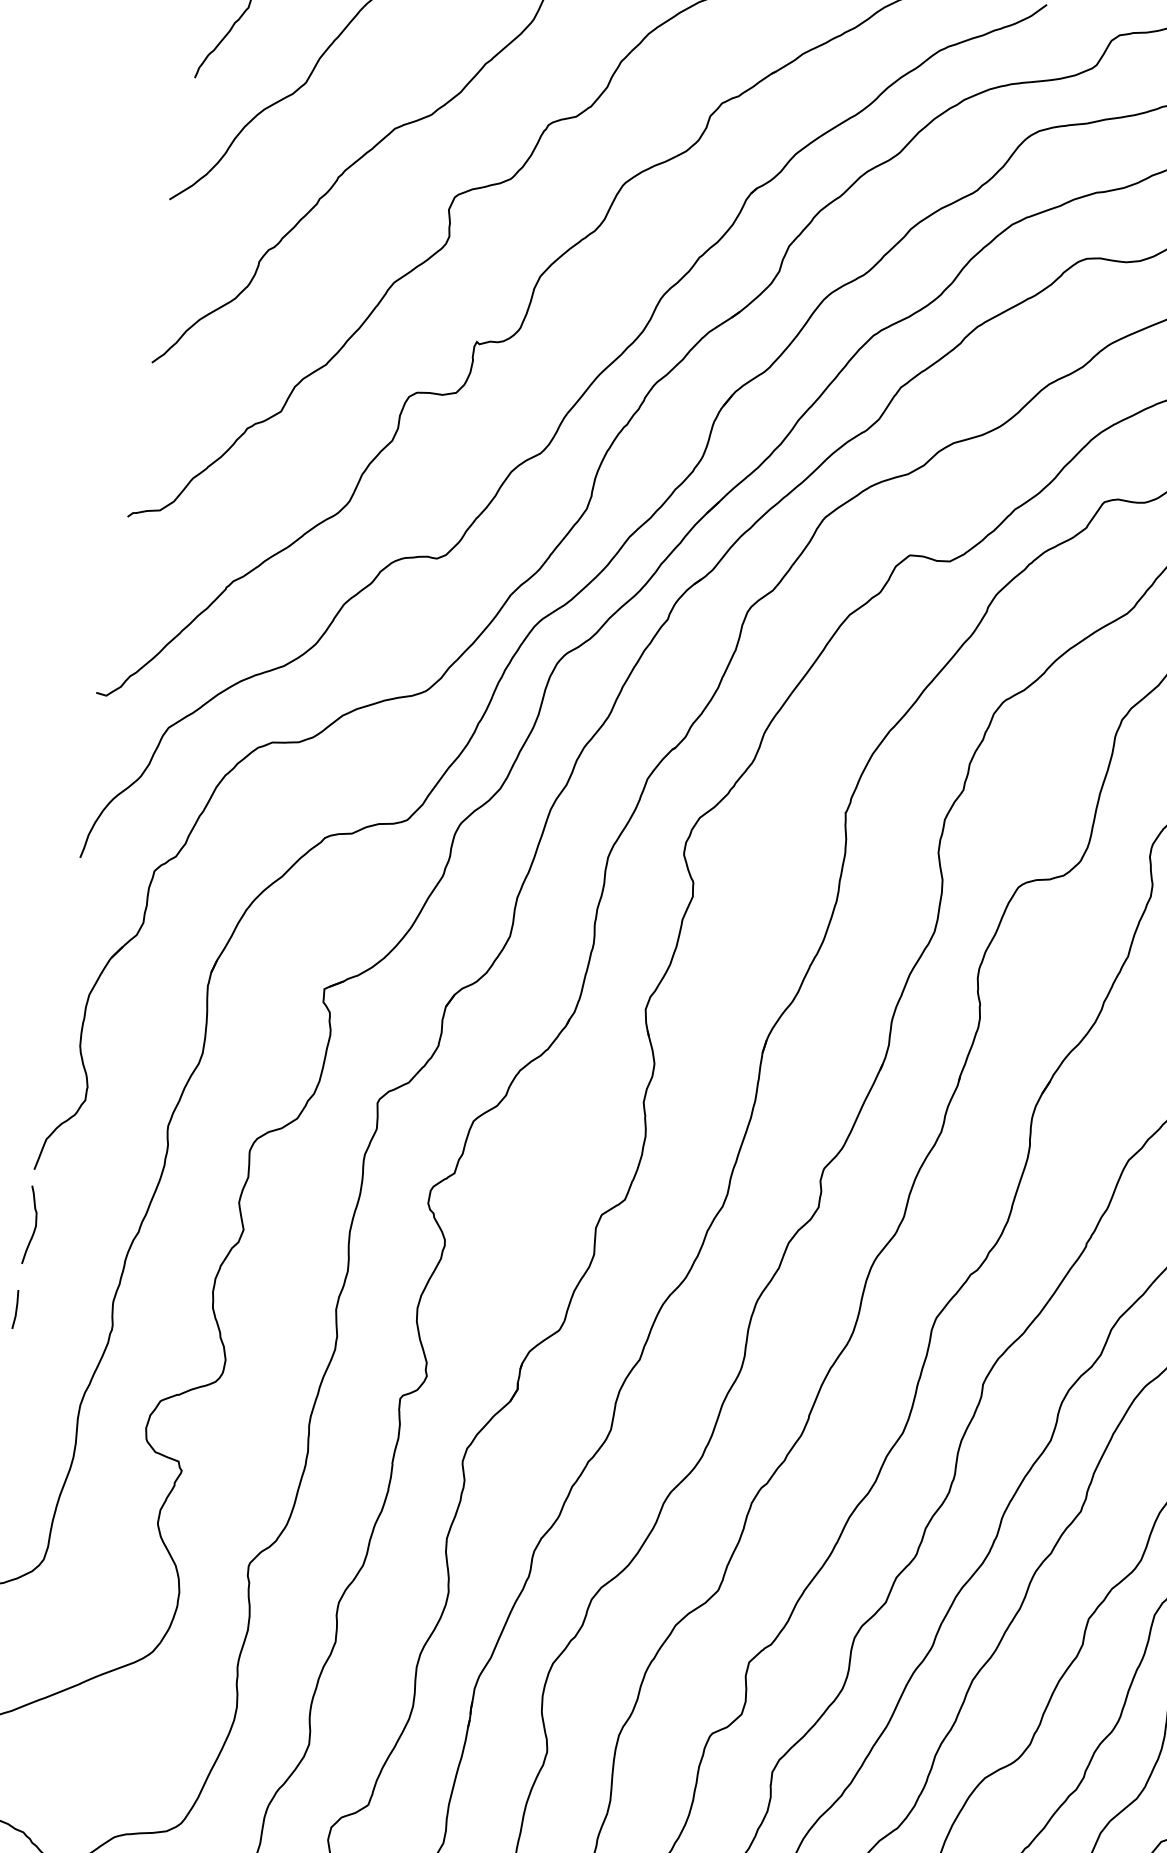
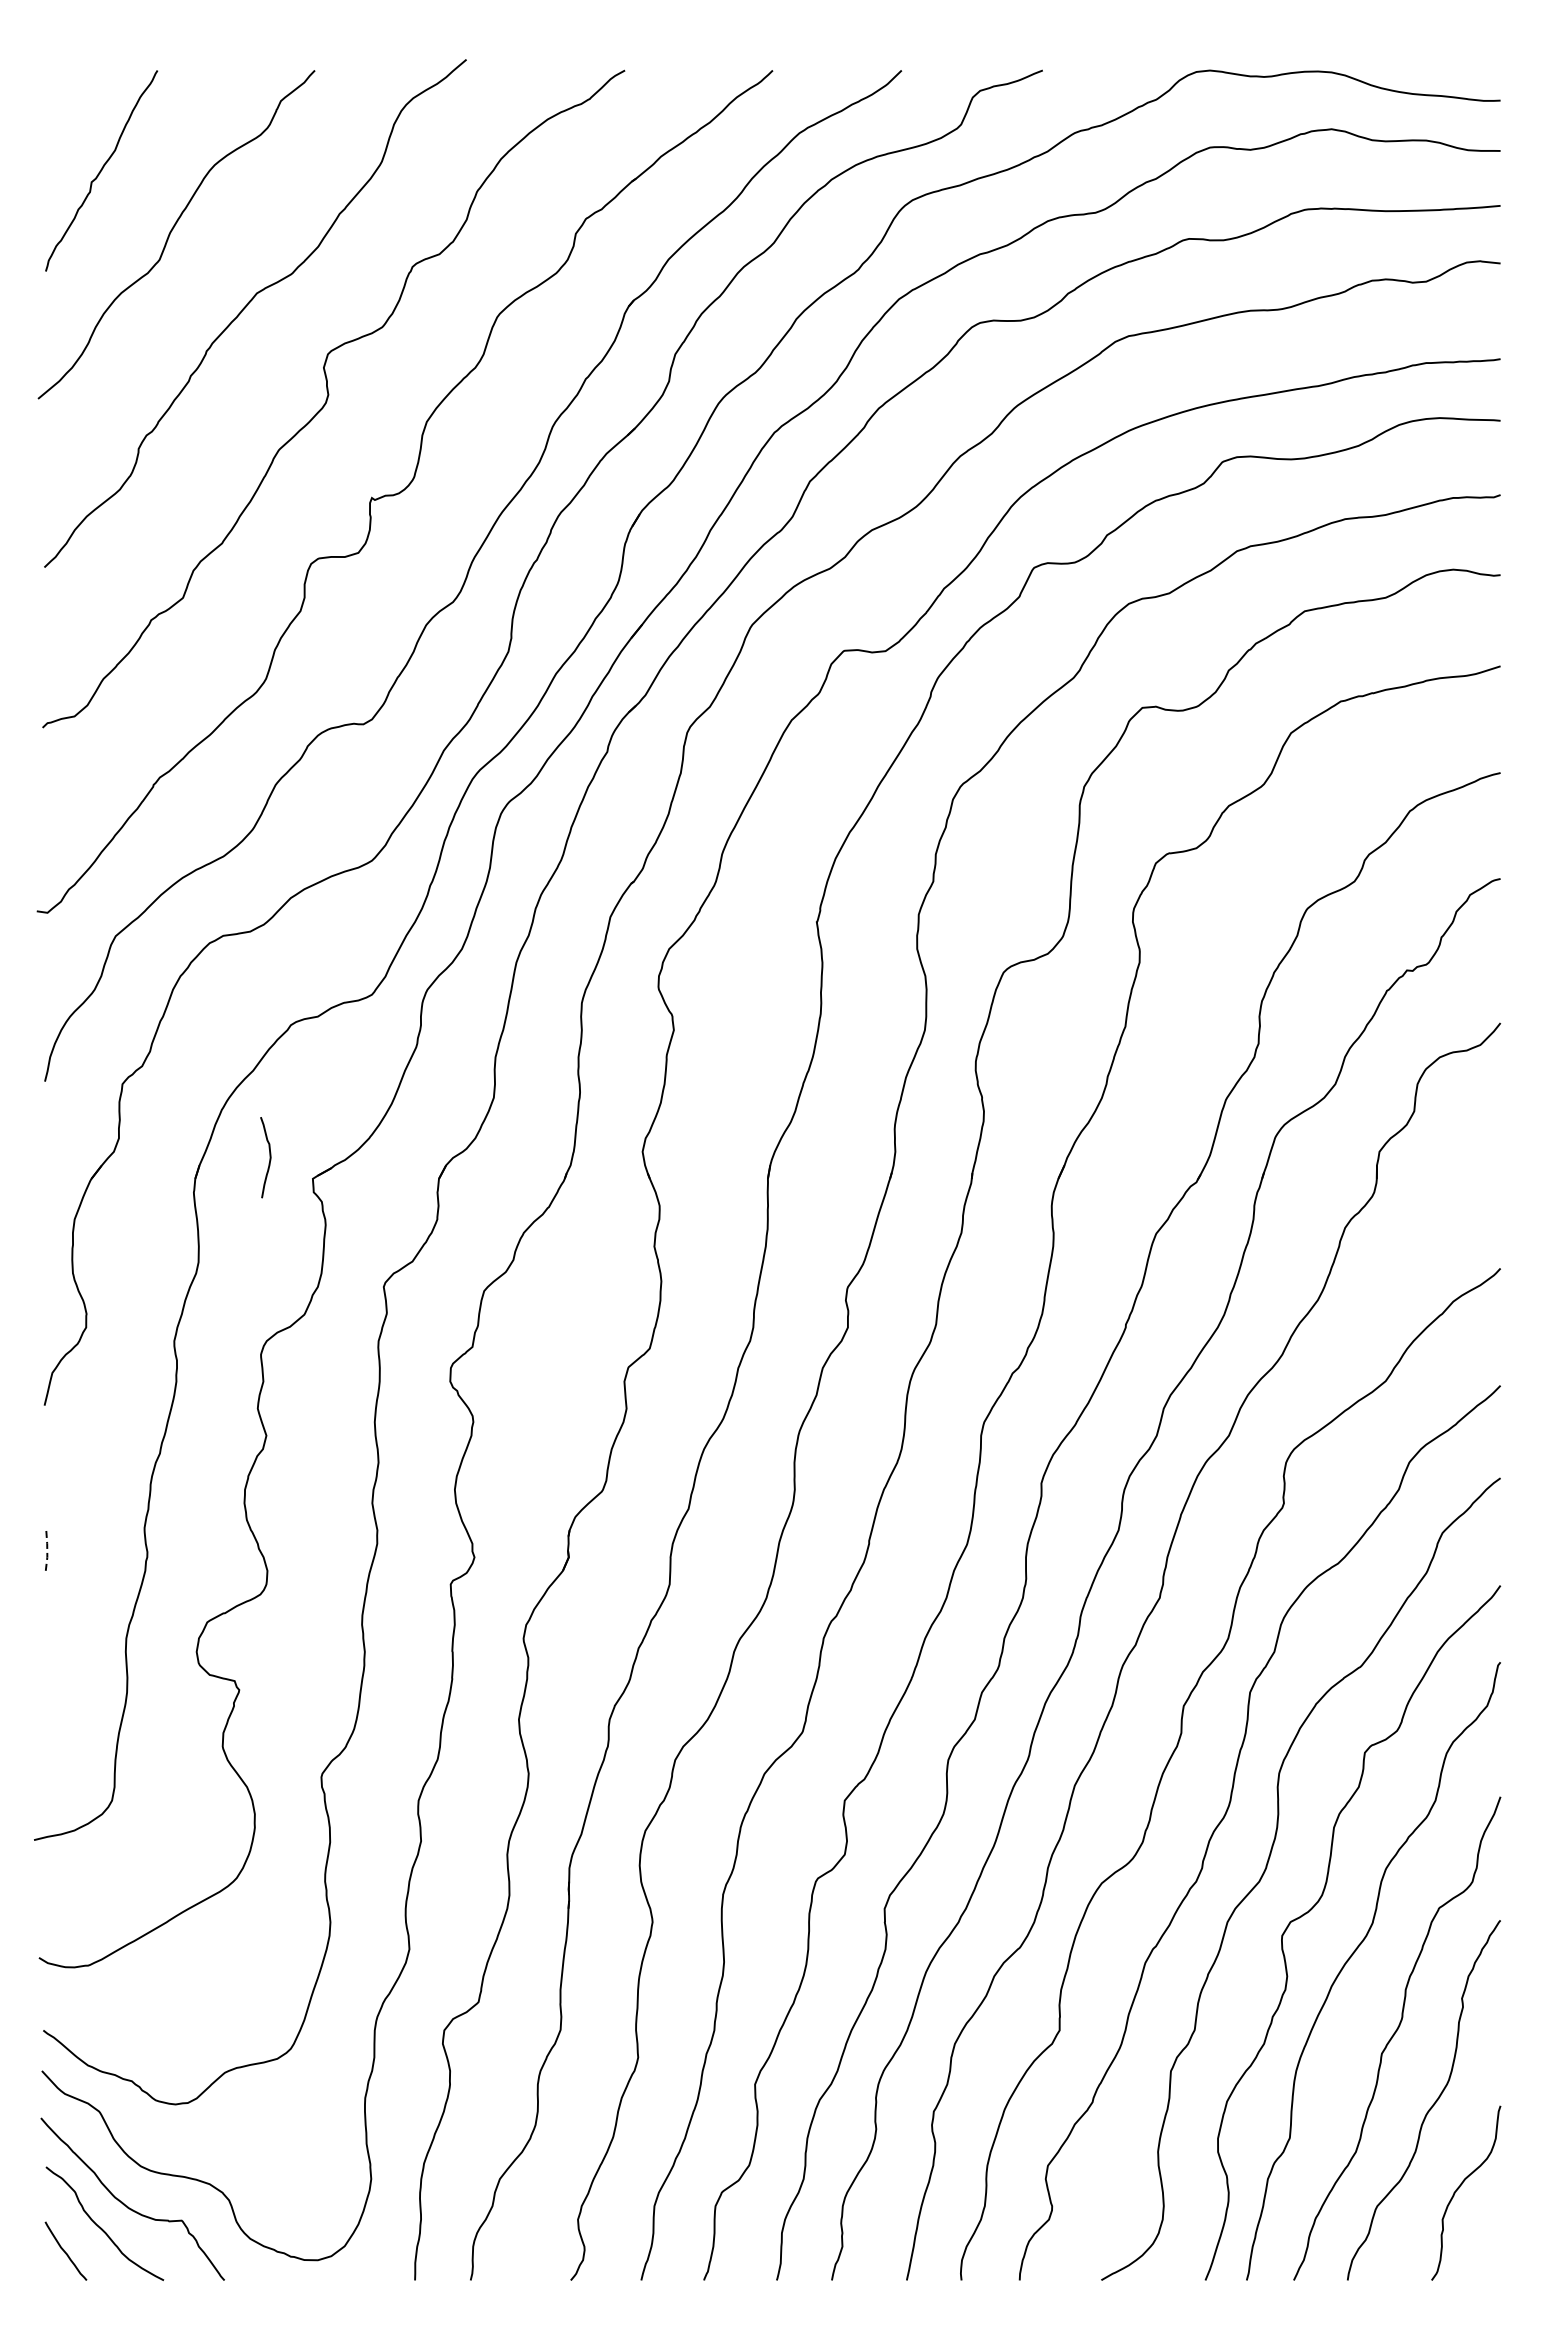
curve: (34, 1225) -> (269, 1157), moved
line: (16, 1309) -> (47, 1550), solid -> dashed

